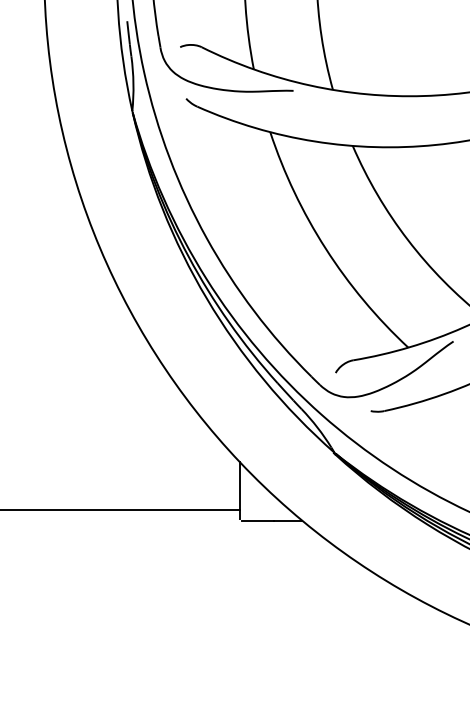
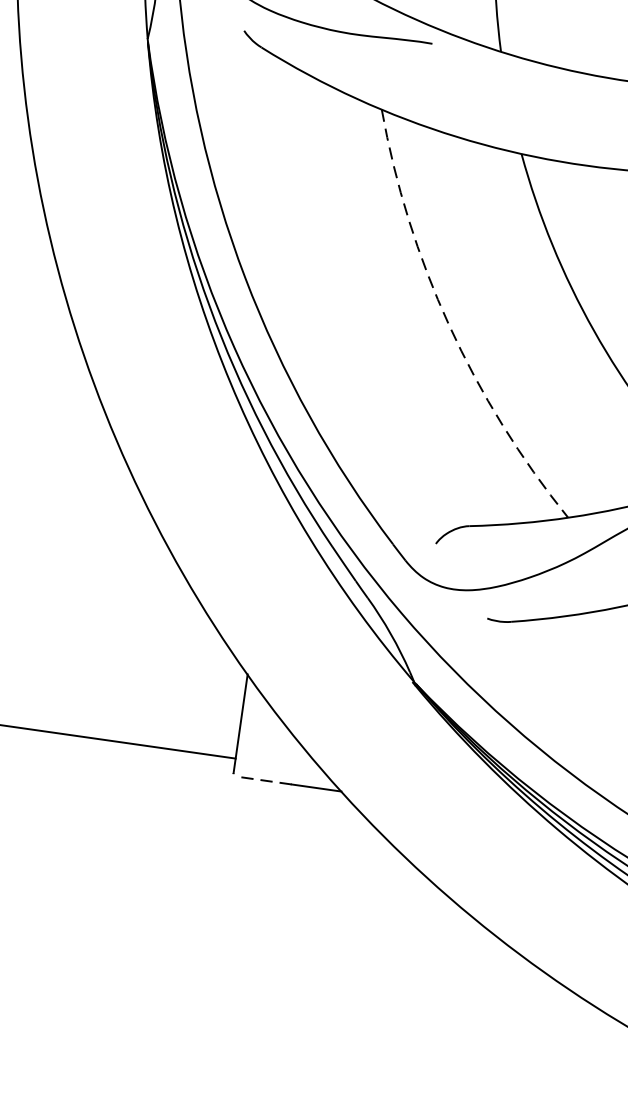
arc: (325, 248) -> (448, 325), solid -> dashed
line: (257, 520) -> (263, 780), solid -> dashed

